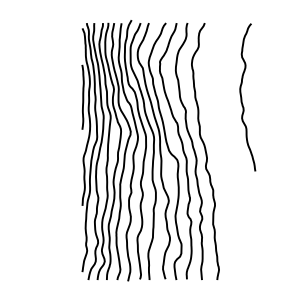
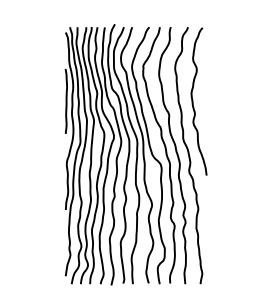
curve: (242, 97) -> (193, 101), moved

